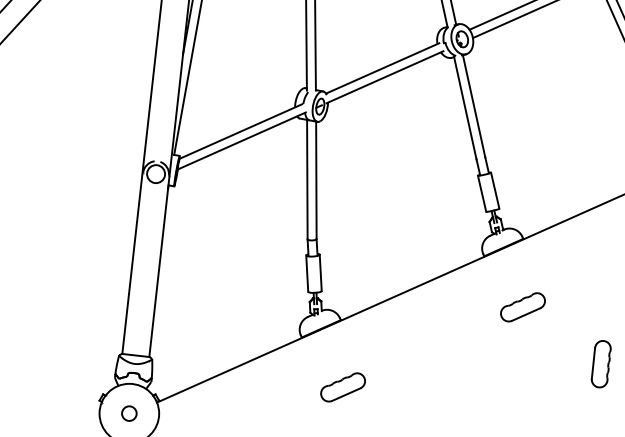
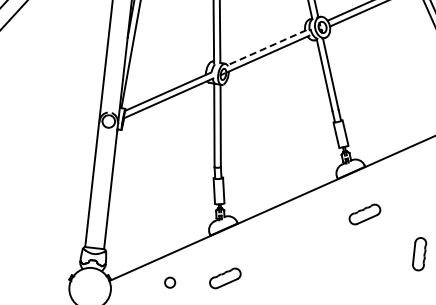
line: (381, 68) -> (266, 47), solid -> dashed
part: (343, 387) -> (225, 278), moved
circle: (129, 413) -> (170, 282), moved

